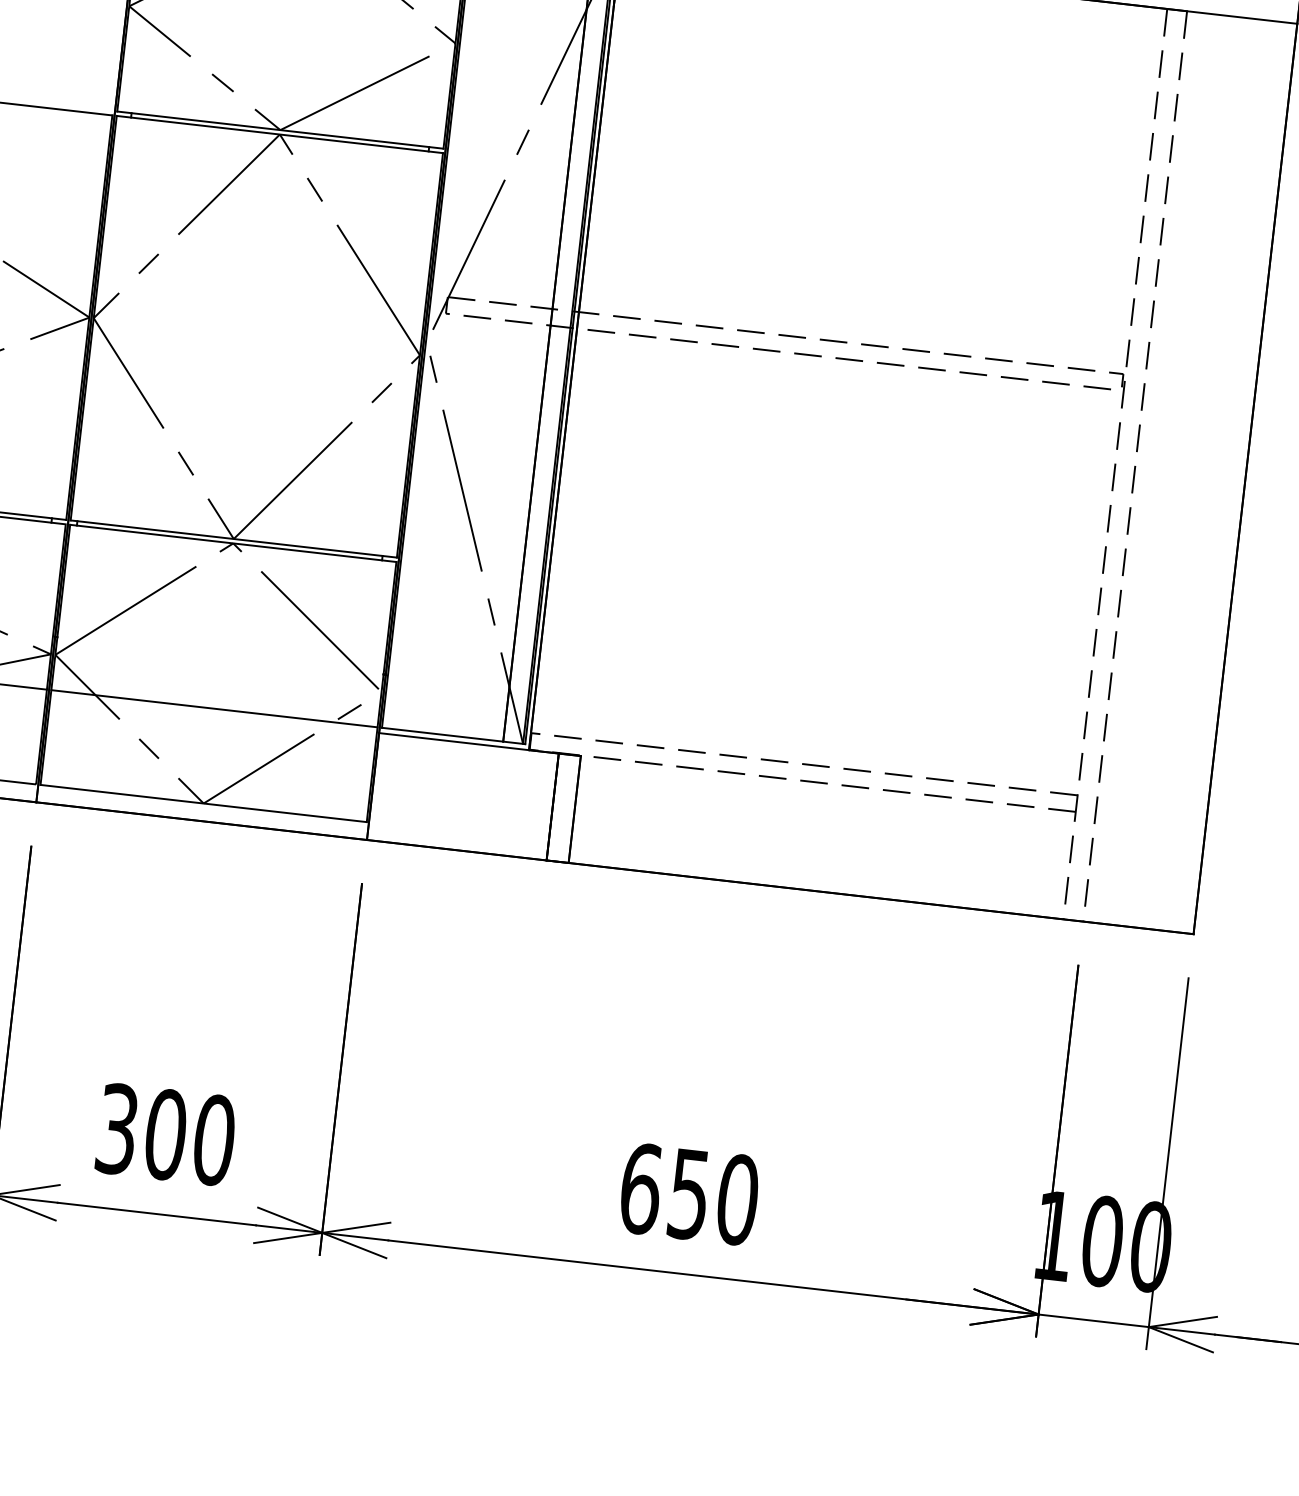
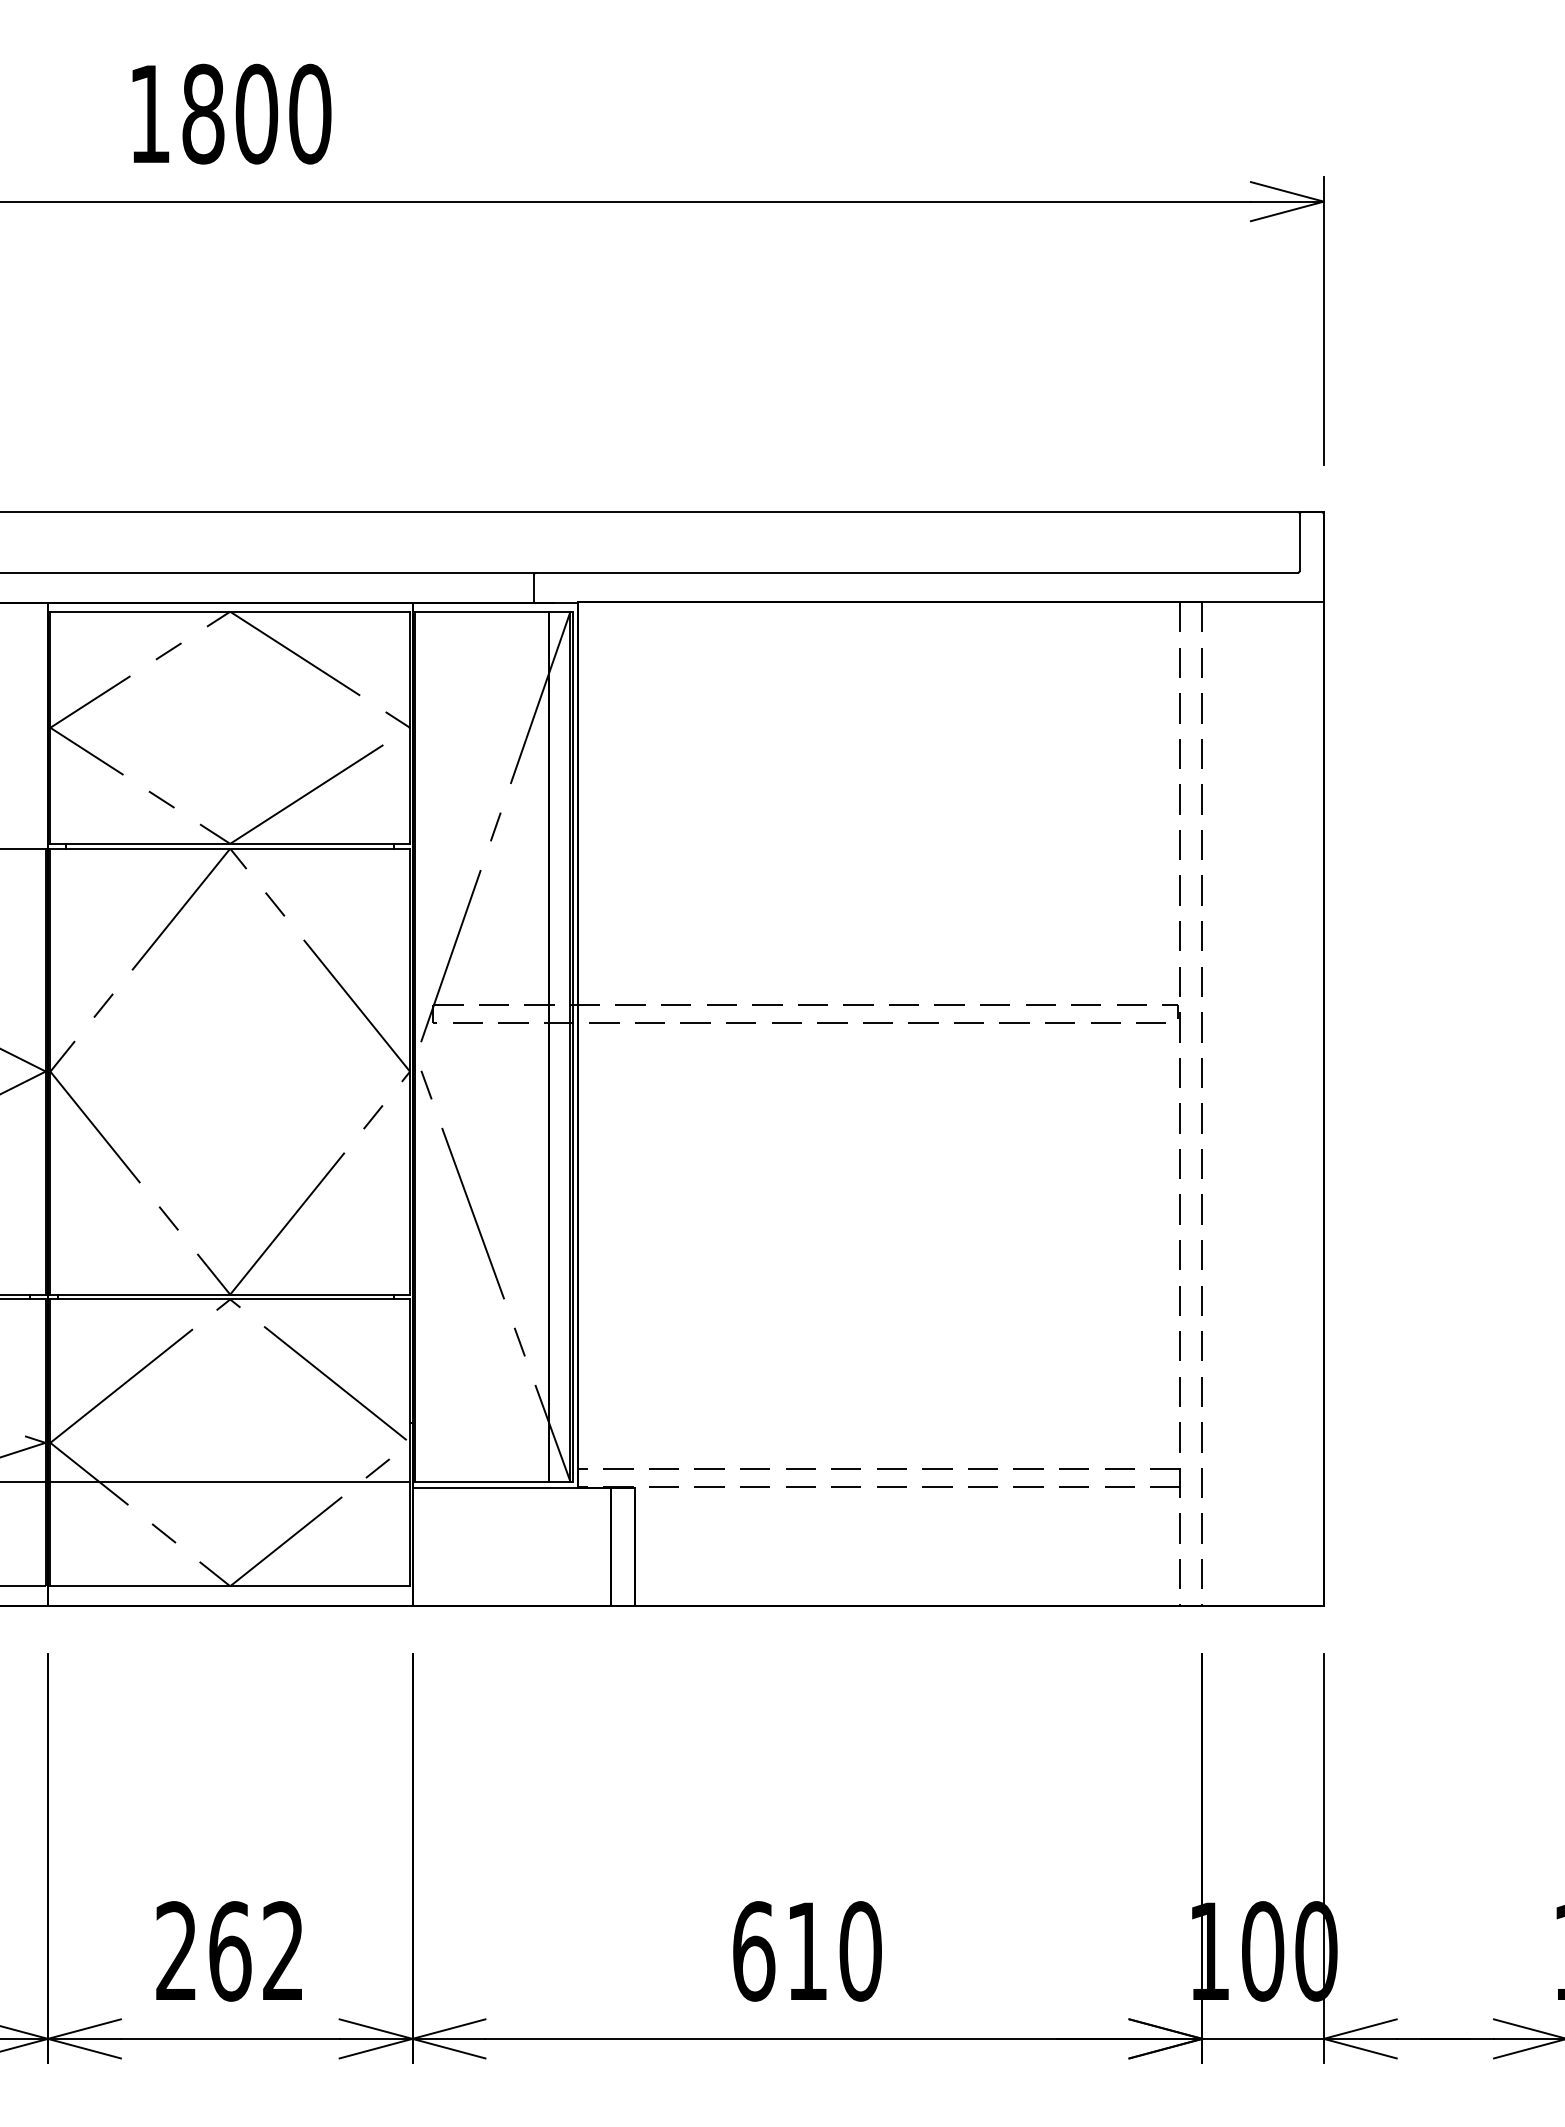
text: (166, 1134) -> (230, 1951), 300 -> 262
text: (688, 1194) -> (806, 1951), 650 -> 610

